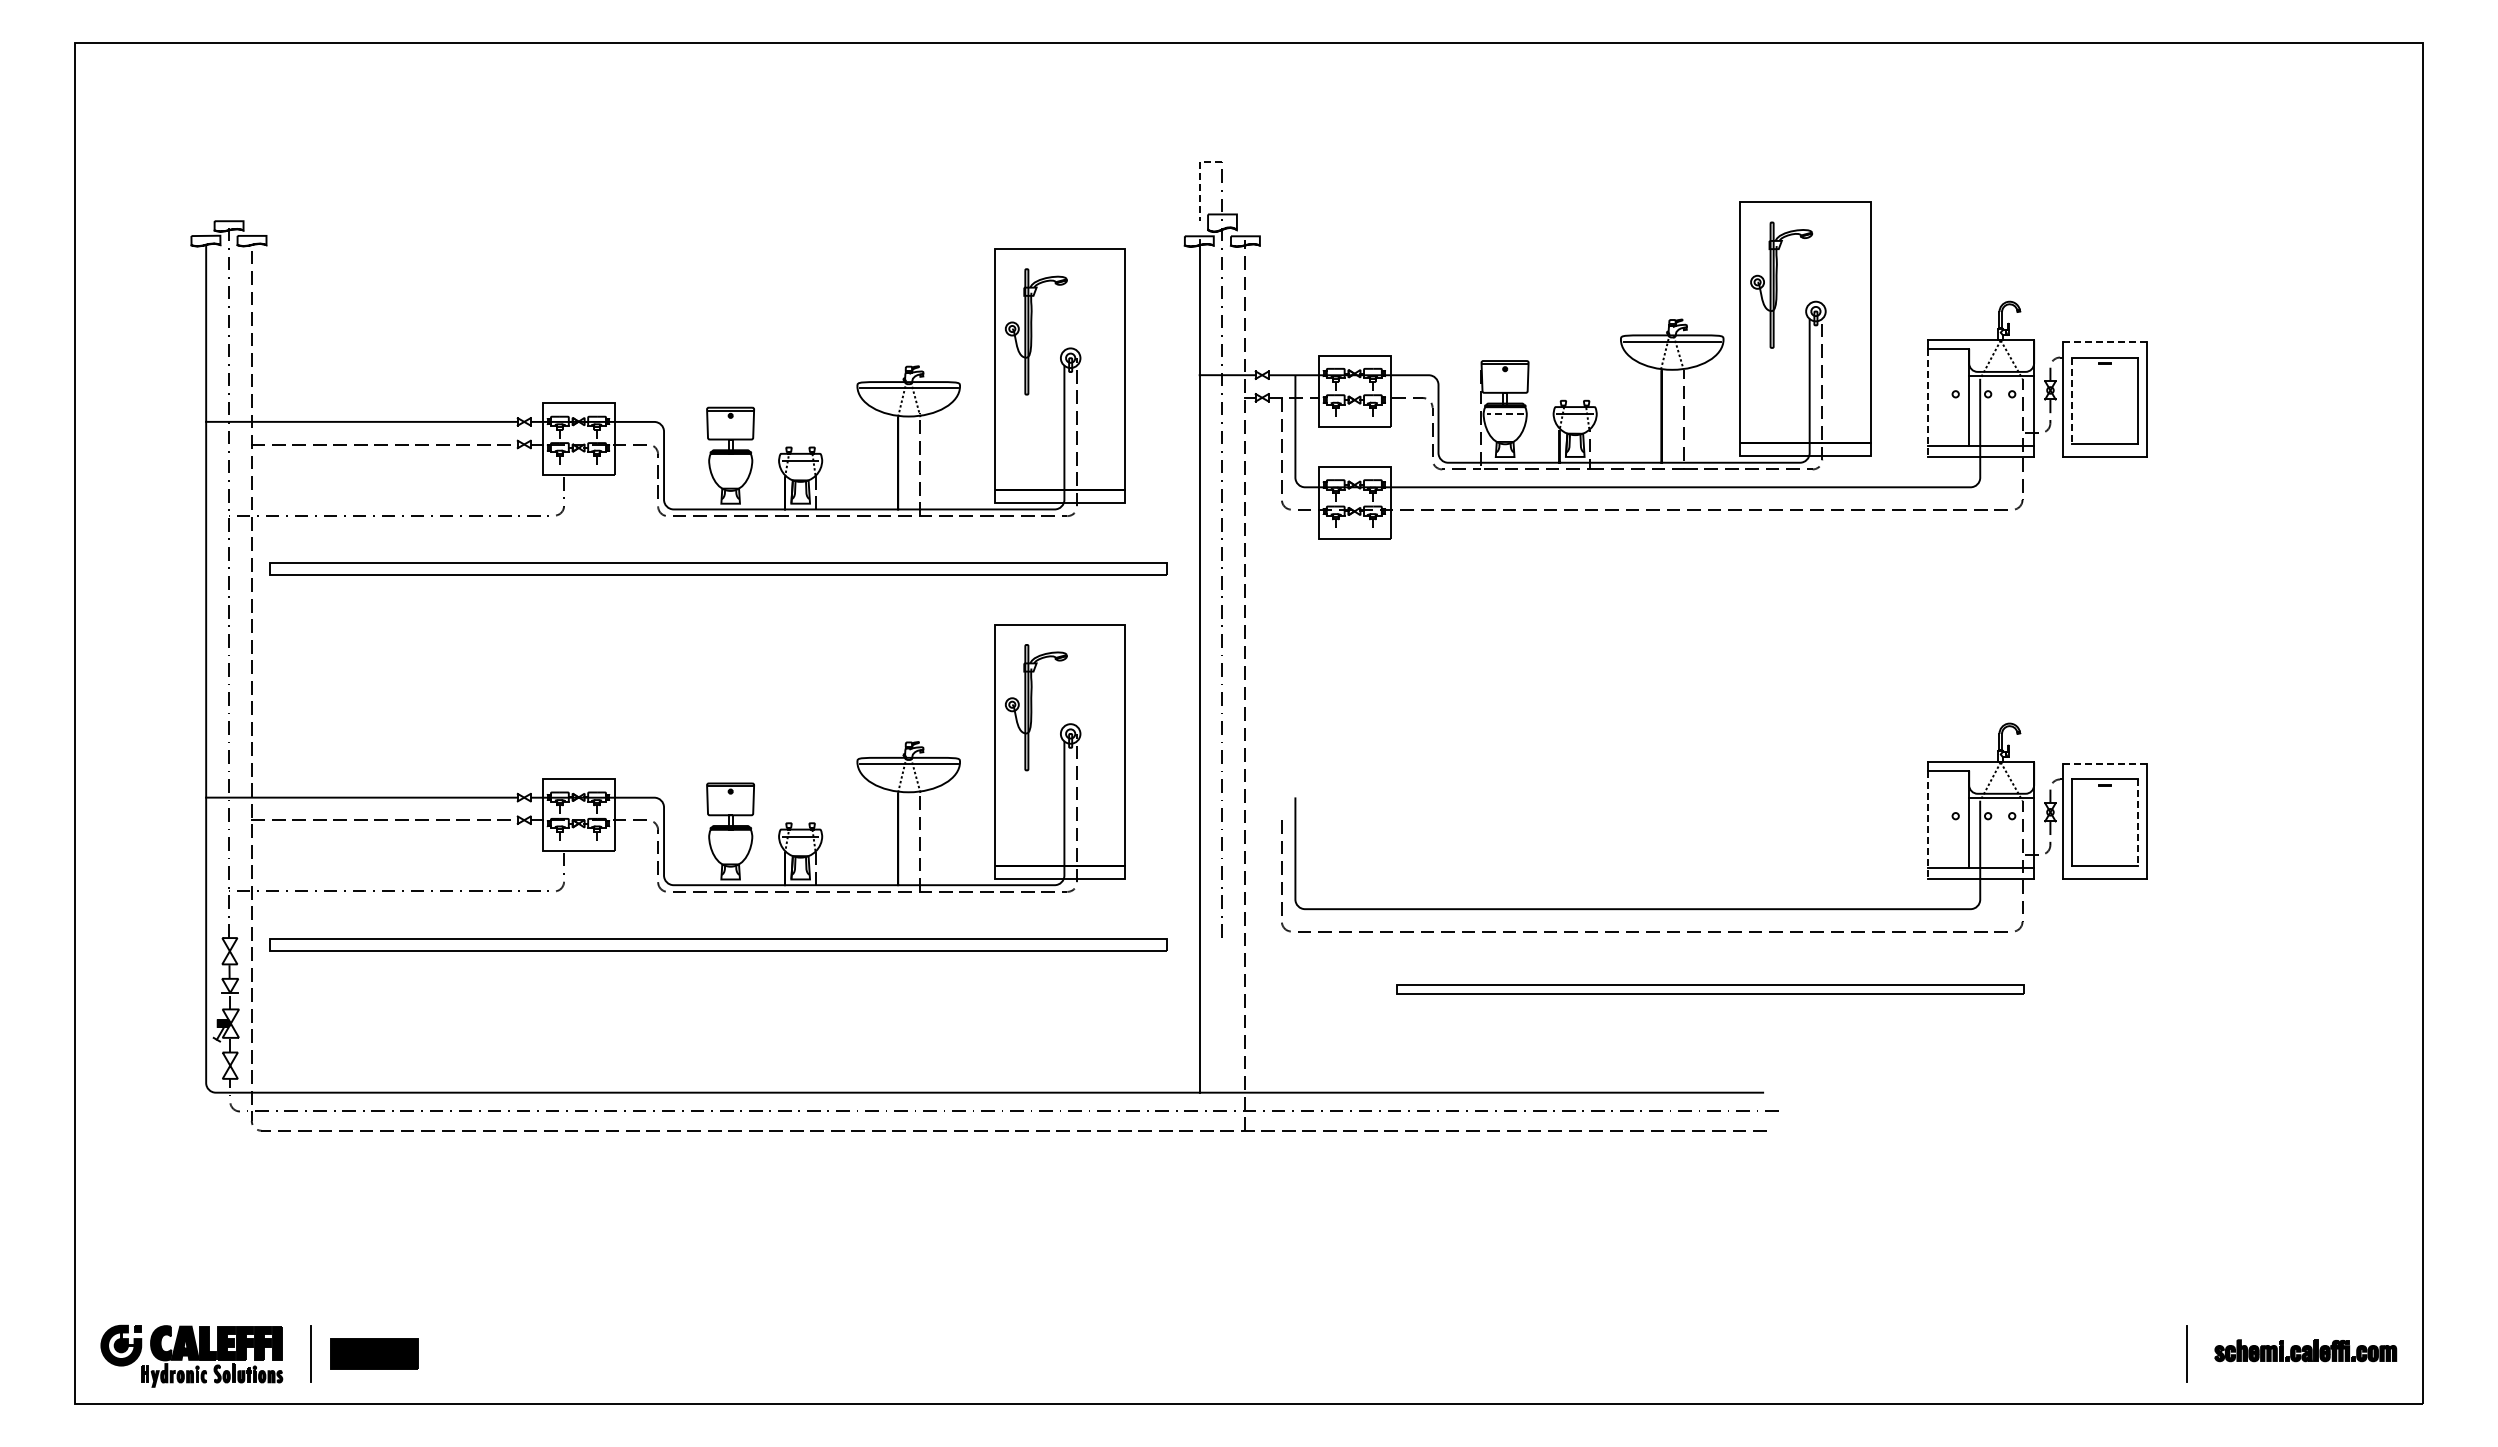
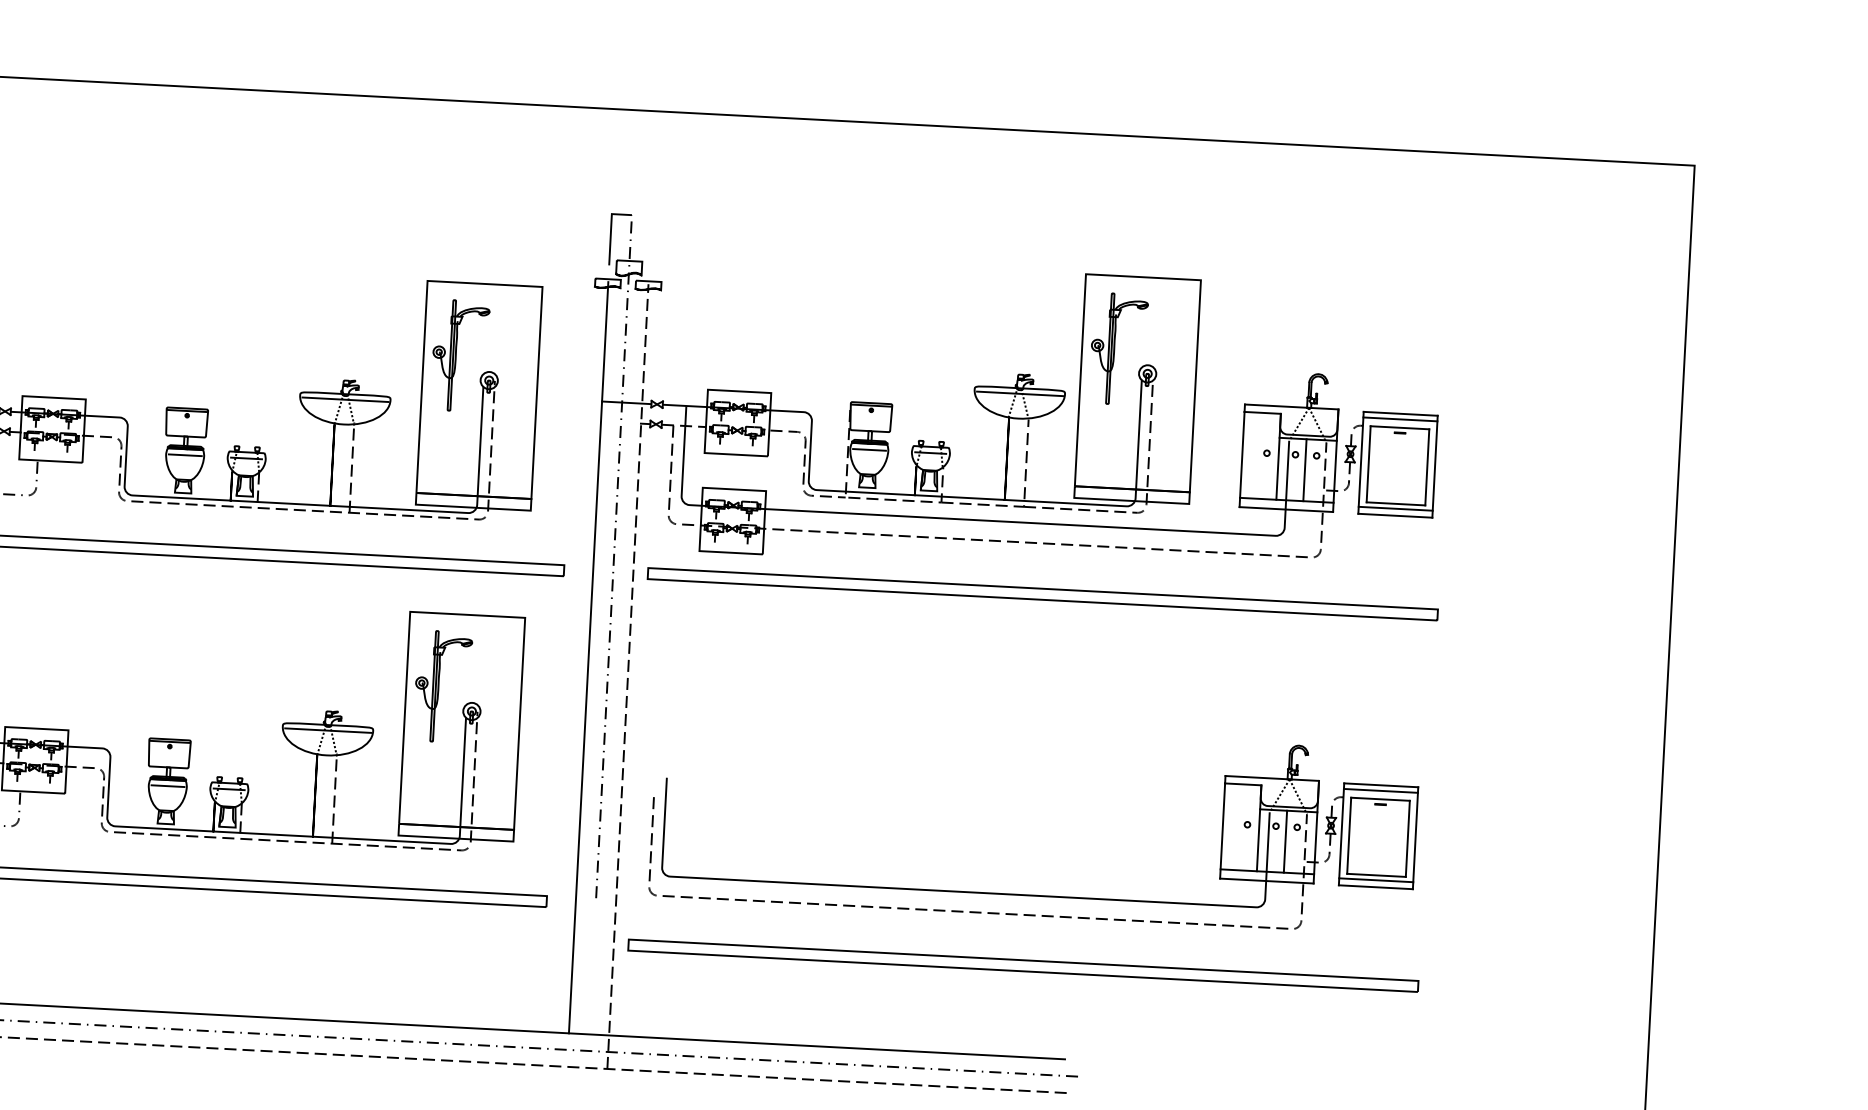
line: (1199, 180) -> (610, 230), dashed -> solid
line: (2105, 341) -> (1401, 413), dashed -> solid
line: (2104, 348) -> (1400, 419), added
line: (2071, 401) -> (1368, 464), dashed -> solid
line: (1927, 403) -> (1241, 460), dashed -> solid
line: (1999, 411) -> (1304, 470), added
line: (1505, 414) -> (869, 450), dashed -> solid
line: (2104, 449) -> (1395, 508), added
line: (730, 460) -> (184, 454), added
part: (1710, 567) -> (1043, 594), added
line: (2105, 763) -> (1381, 785), dashed -> solid
line: (2104, 769) -> (1380, 790), added
line: (2138, 823) -> (1408, 839), dashed -> solid
line: (1927, 825) -> (1222, 831), dashed -> solid
line: (1999, 832) -> (1285, 841), added
line: (730, 836) -> (167, 786), added
line: (2104, 871) -> (1375, 880), added
part: (1710, 988) -> (1023, 965), size x1.43

